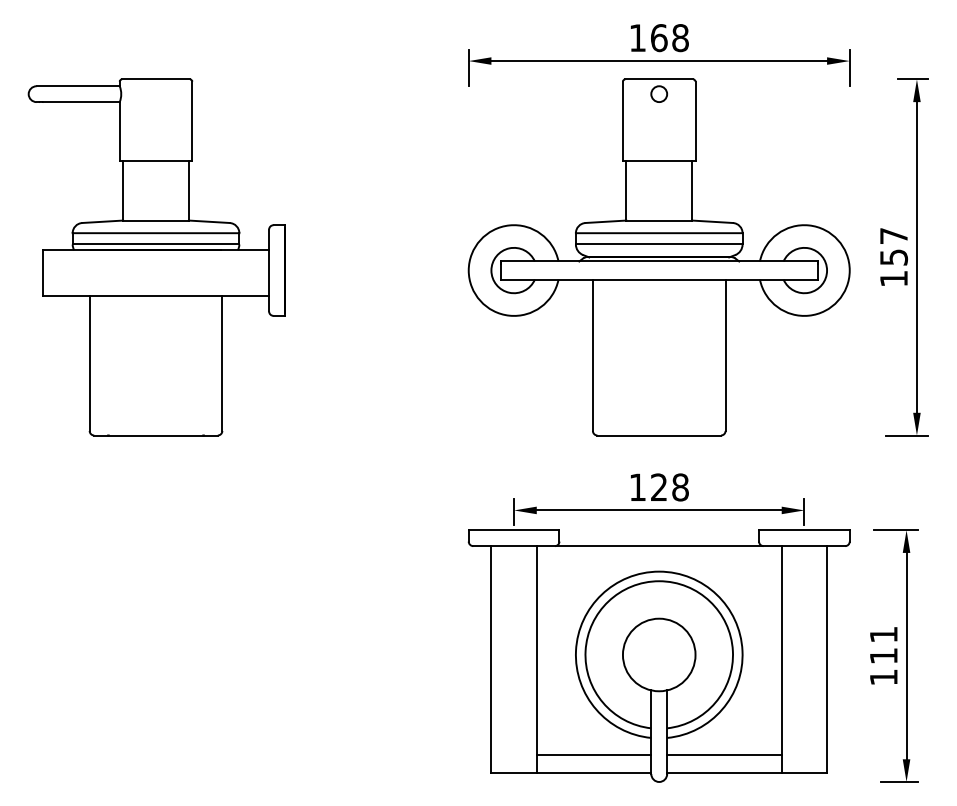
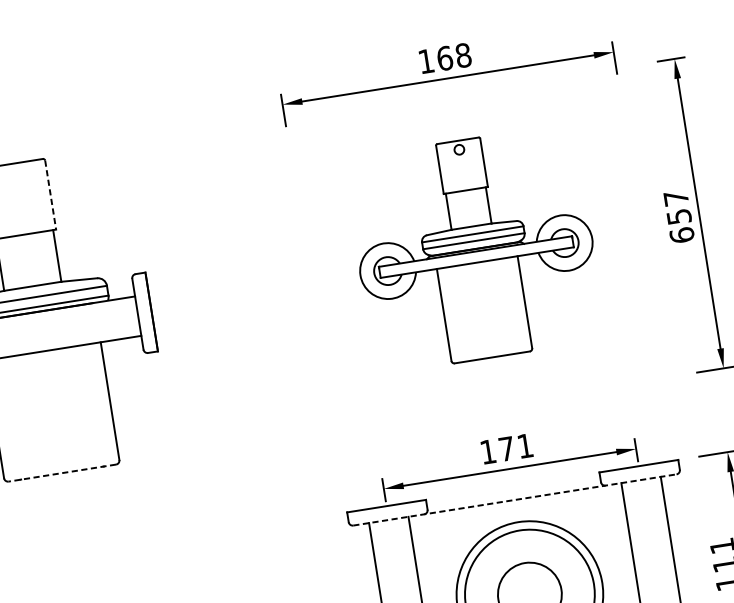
line: (192, 121) -> (50, 195), solid -> dashed
part: (658, 257) -> (474, 249), size x0.7
text: (893, 278) -> (681, 235), 157 -> 657
line: (156, 435) -> (62, 473), solid -> dashed
text: (669, 487) -> (515, 447), 128 -> 171
line: (659, 546) -> (515, 500), solid -> dashed

